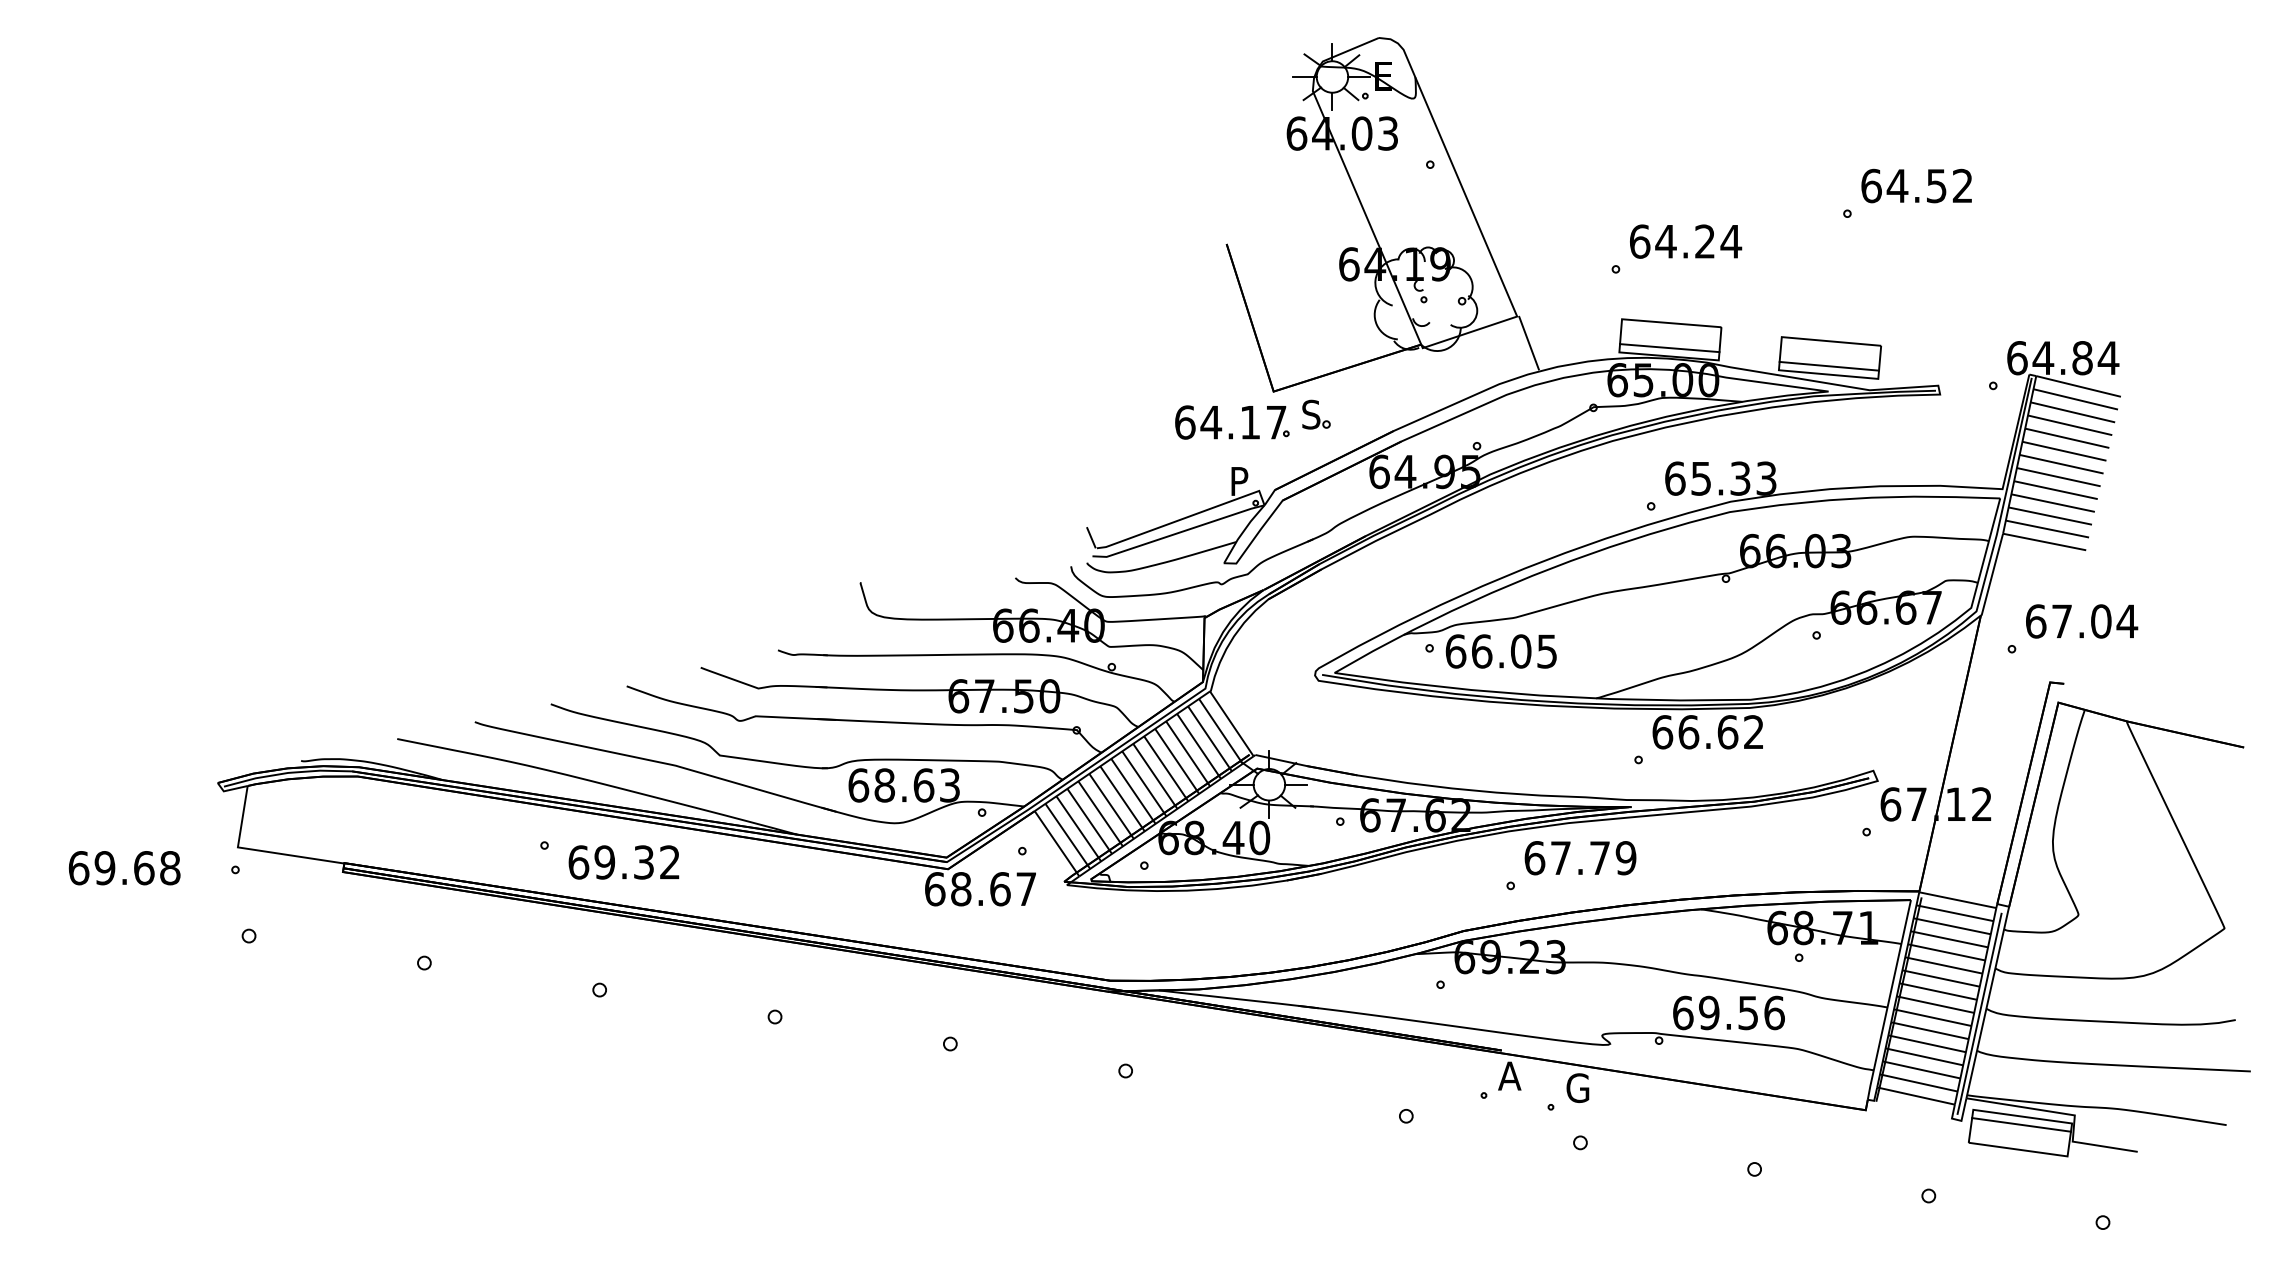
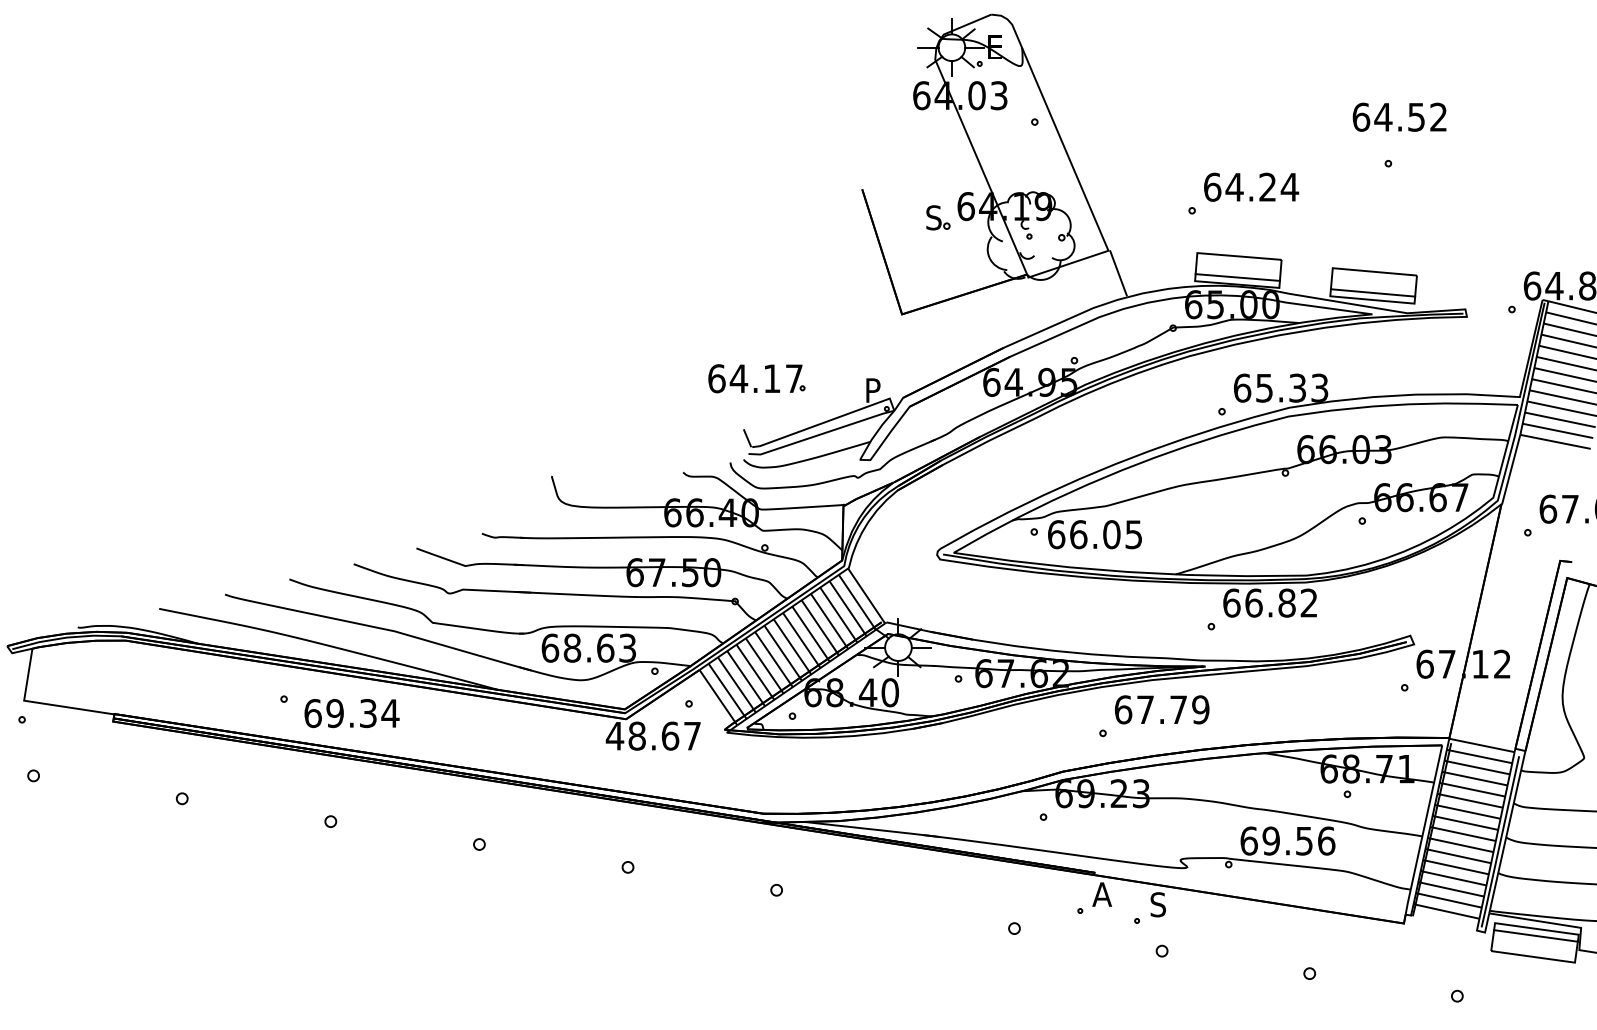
text: (1916, 185) -> (1399, 116), moved
part: (1316, 414) -> (938, 217), moved
part: (1232, 433) -> (756, 388), moved
text: (1727, 732) -> (1286, 603), 66.62 -> 66.82
text: (669, 862) -> (389, 713), 69.32 -> 69.34
text: (934, 889) -> (614, 736), 68.67 -> 48.67
text: (1577, 1088) -> (1159, 905), G -> S

